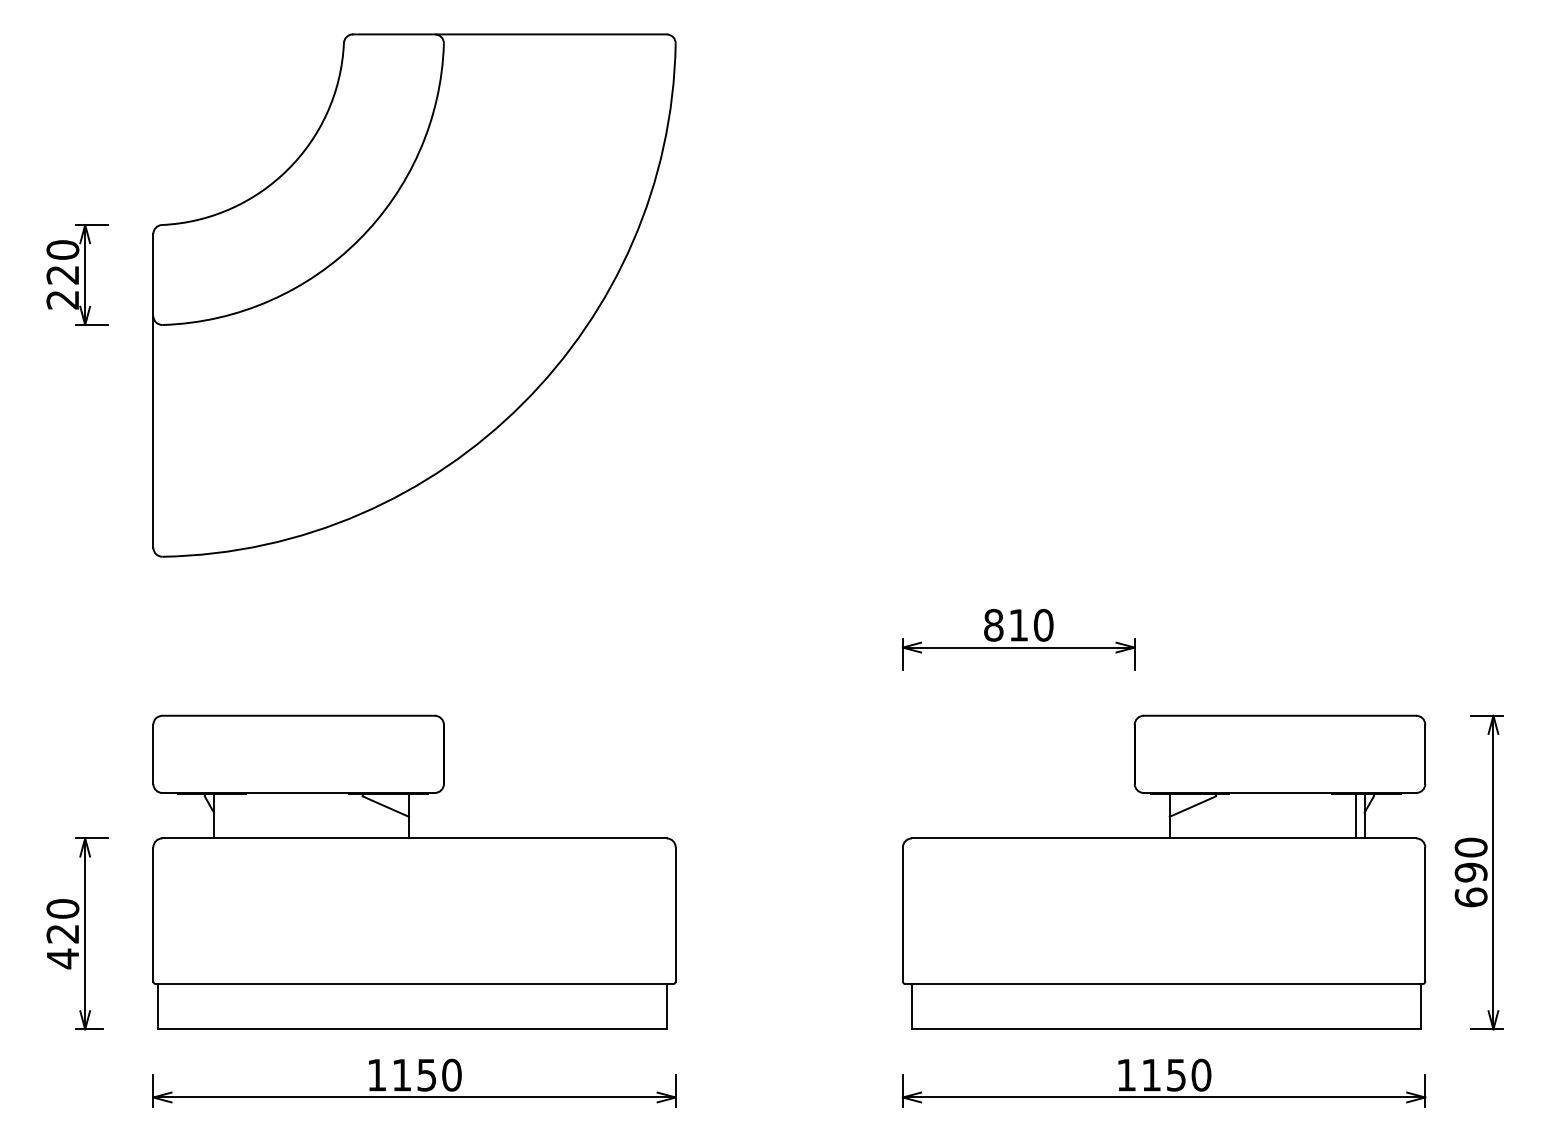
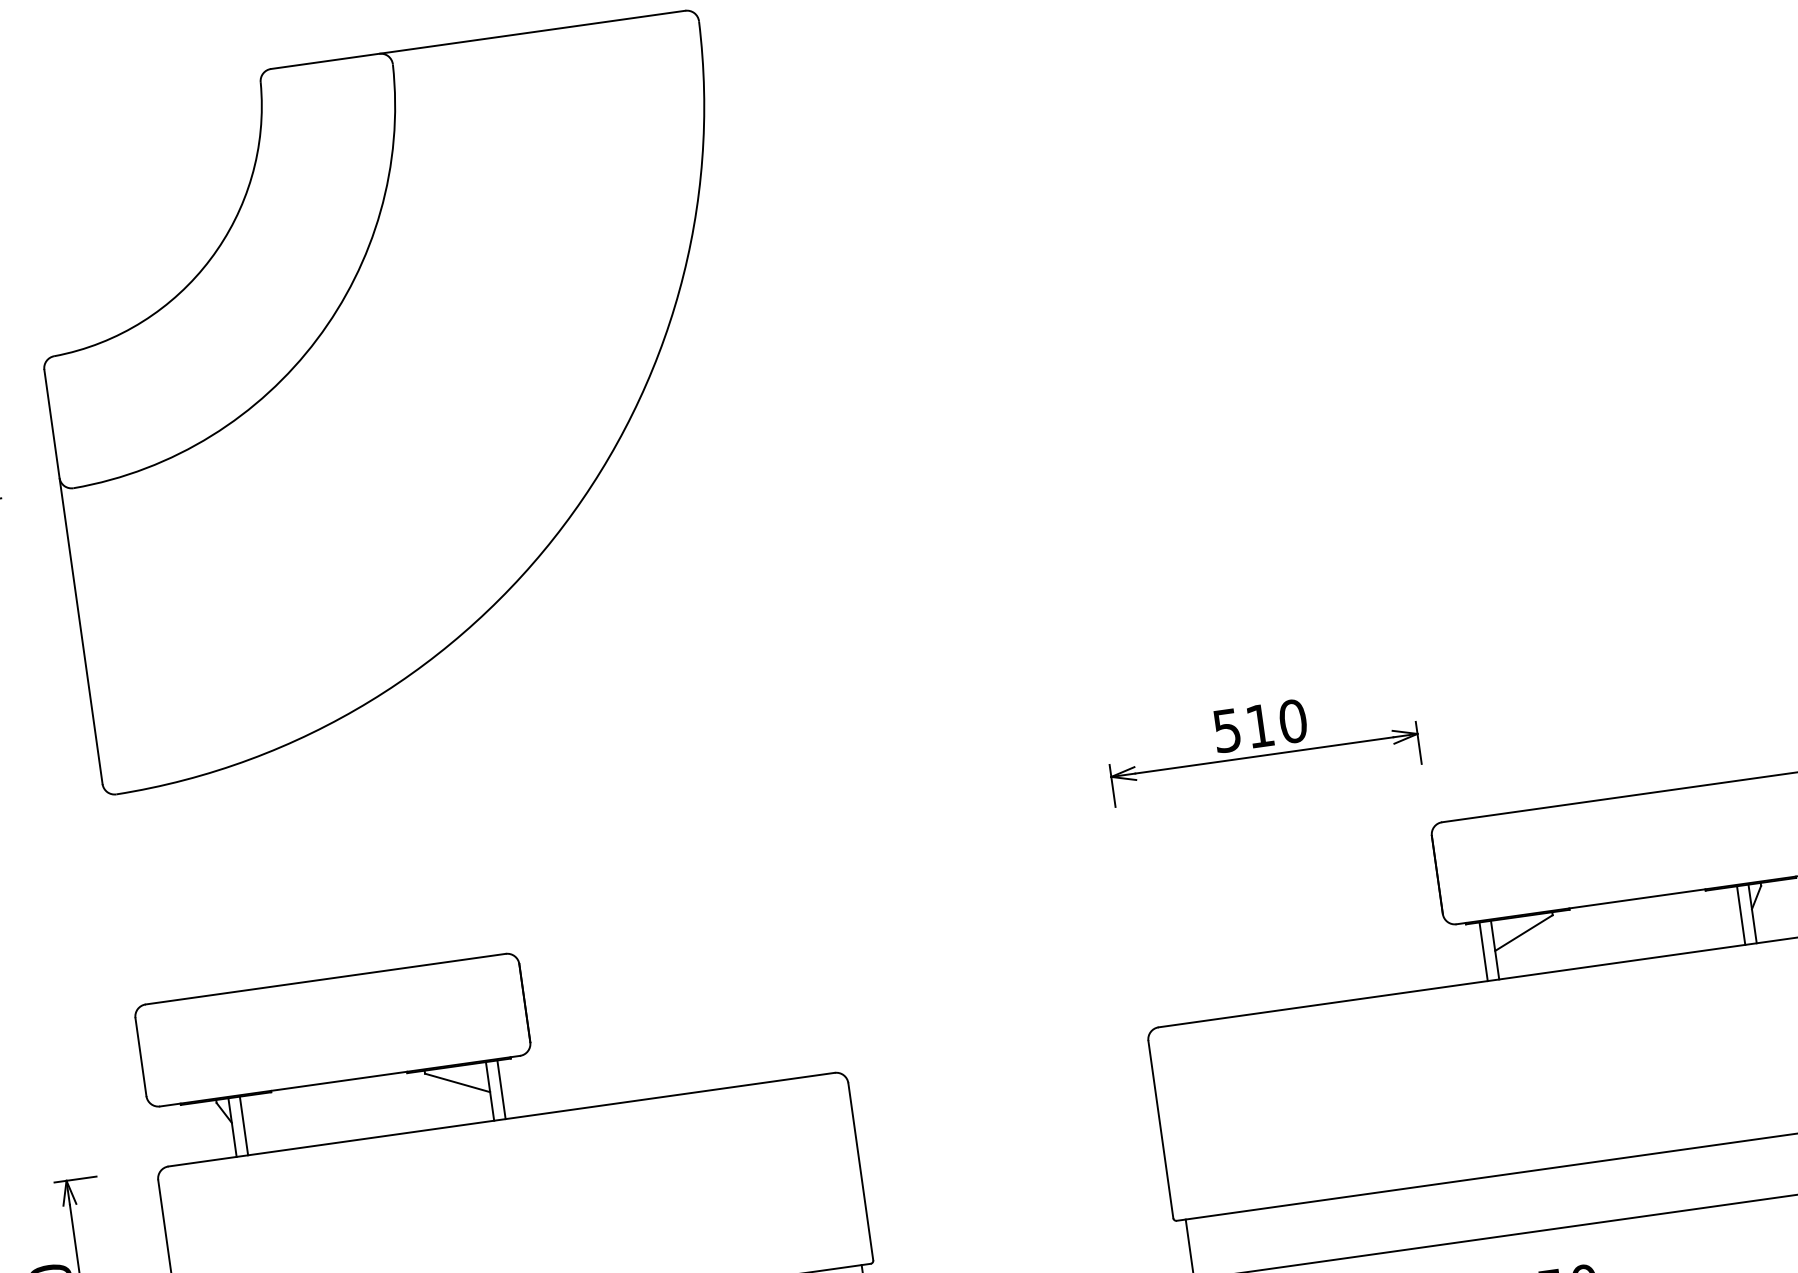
text: (993, 624) -> (1226, 729), 810 -> 510
line: (222, 816) -> (243, 1126), added
line: (417, 816) -> (501, 1090), added
line: (1161, 816) -> (1484, 952), added

